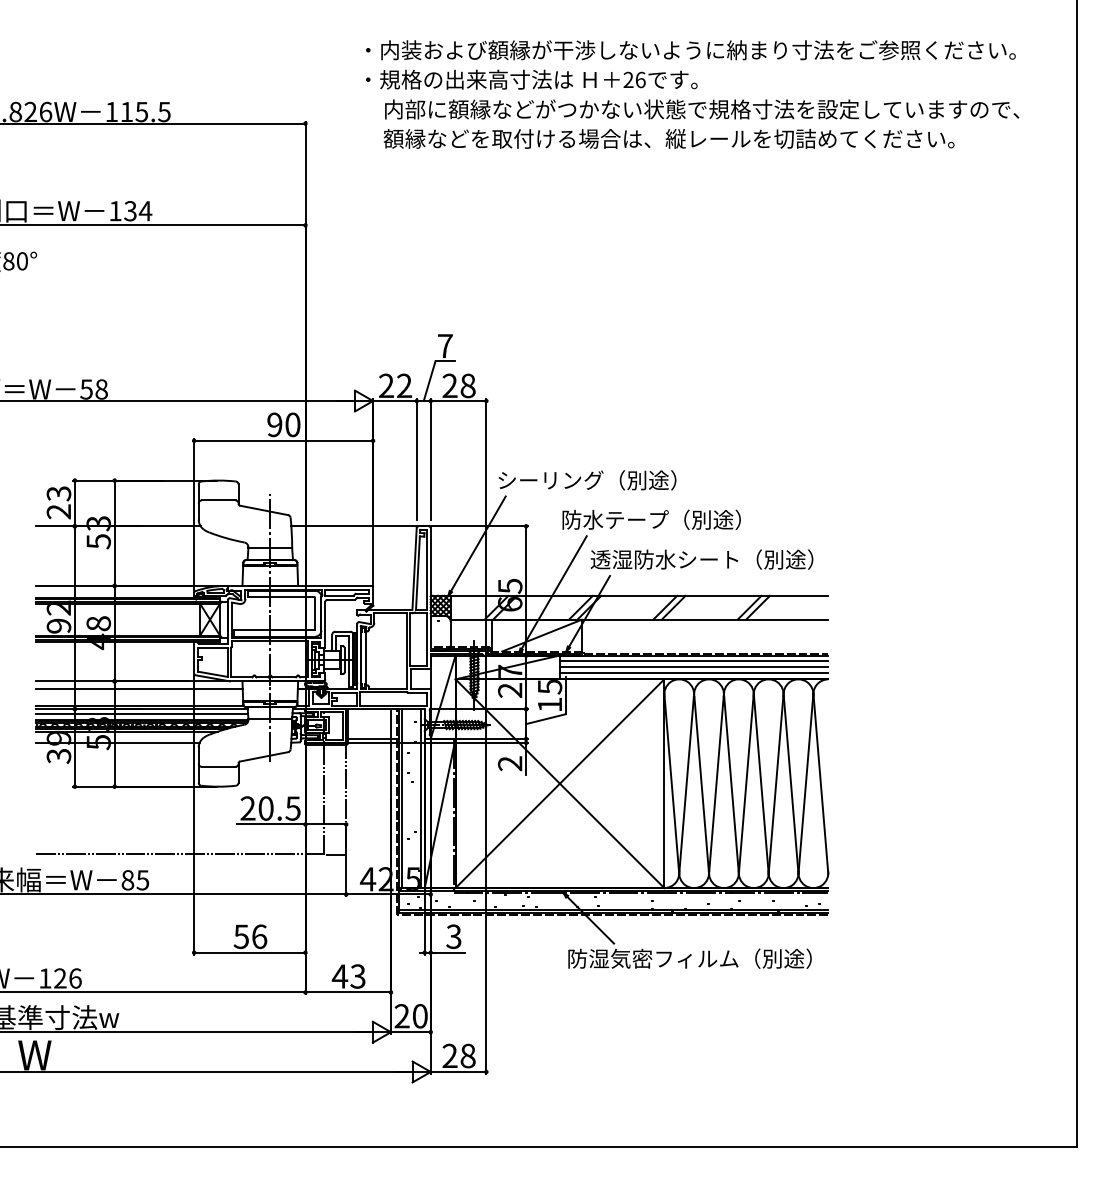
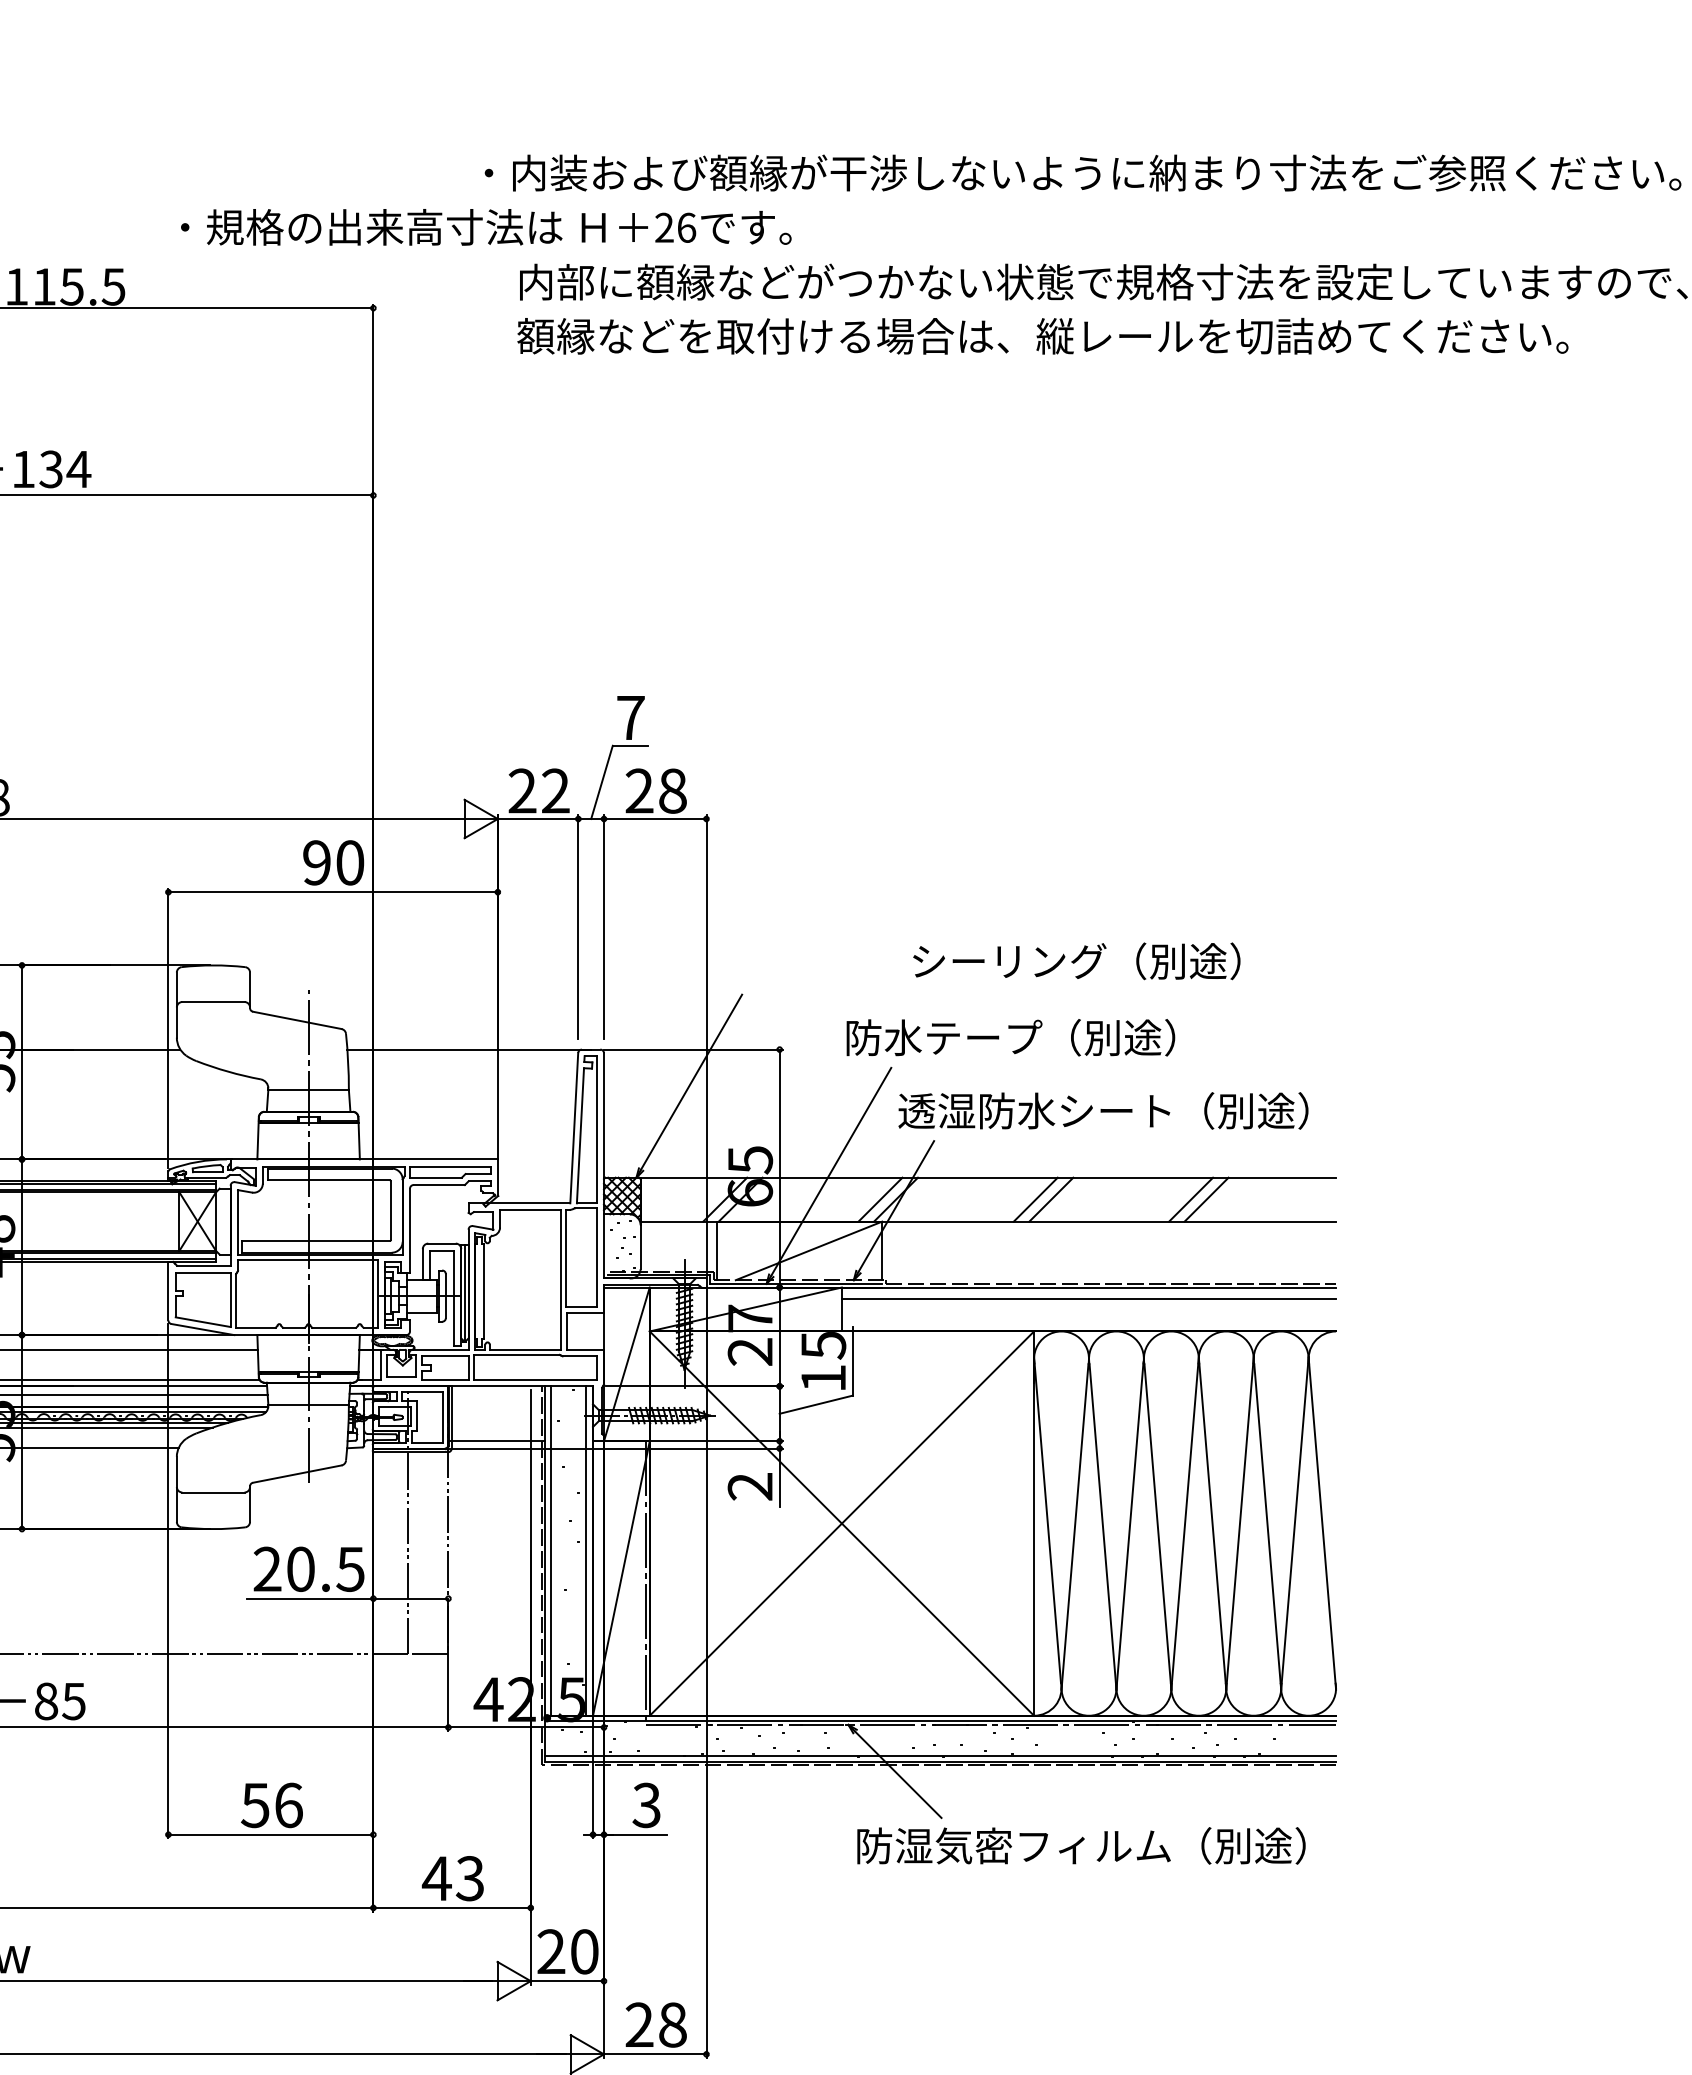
text: (531, 79) -> (485, 226), moved
text: (587, 480) -> (1076, 961), moved
line: (693, 667) -> (1087, 1309), removed
line: (693, 673) -> (1087, 1320), removed

